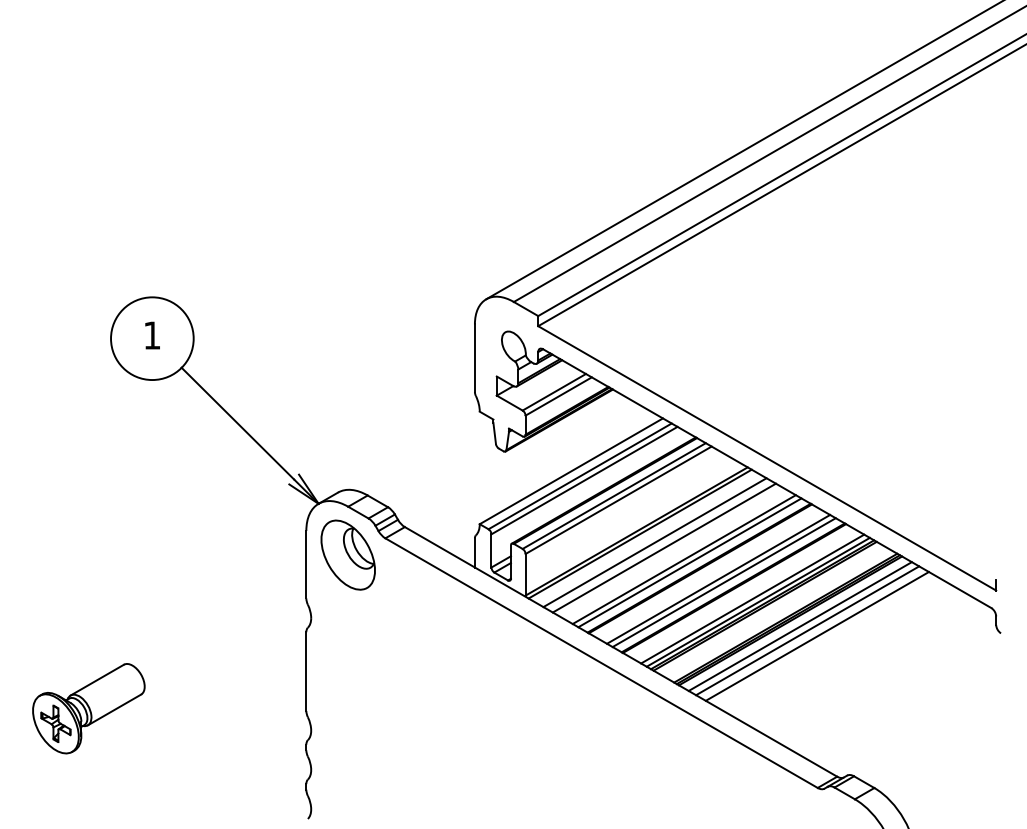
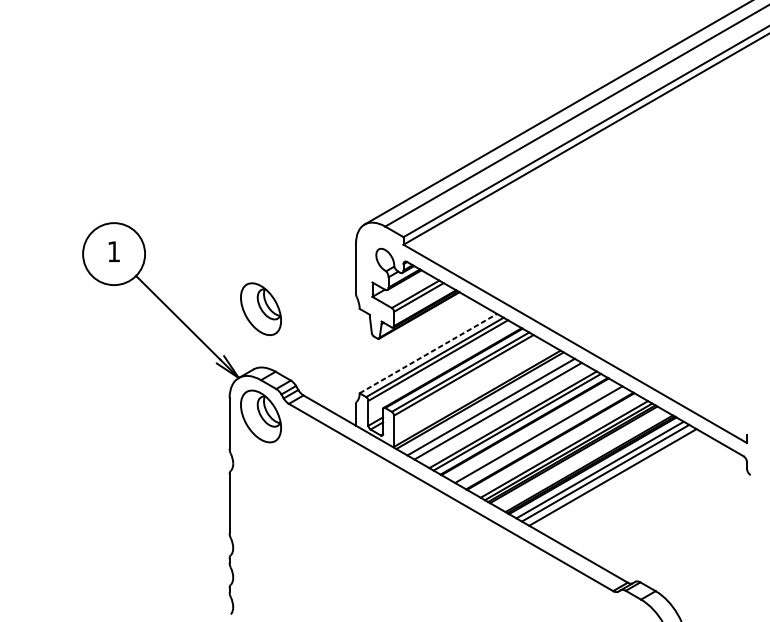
part: (347, 411) -> (260, 308), added
line: (571, 471) -> (428, 353), solid -> dashed
line: (723, 582) -> (542, 437), removed
part: (88, 708) -> (66, 531), removed

